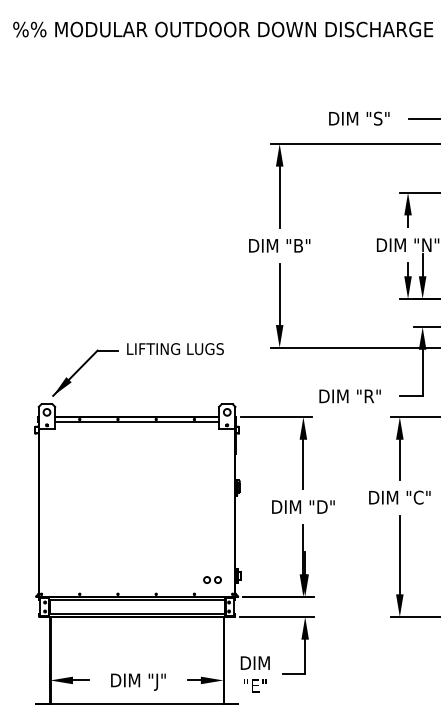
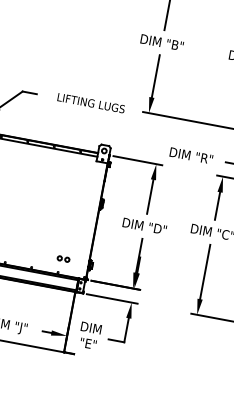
text: (175, 349) -> (91, 103), moved
part: (212, 579) -> (63, 258), moved

